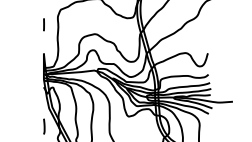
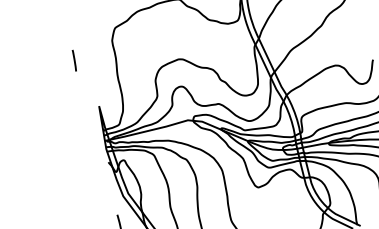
line: (43, 24) -> (73, 60), moved

